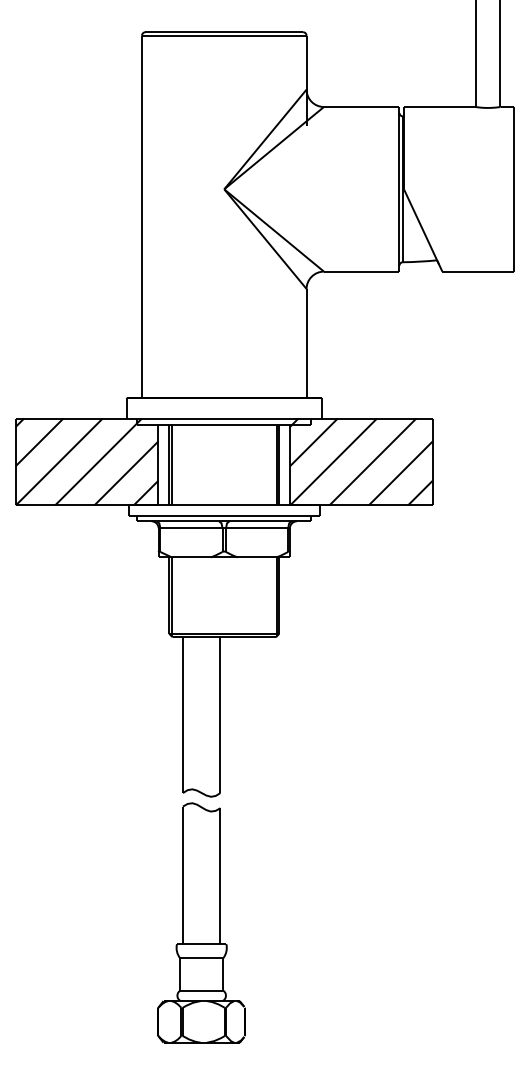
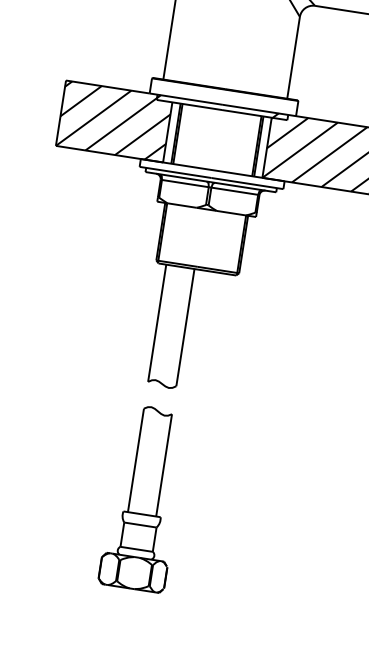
part: (201, 922) -> (144, 498), moved

